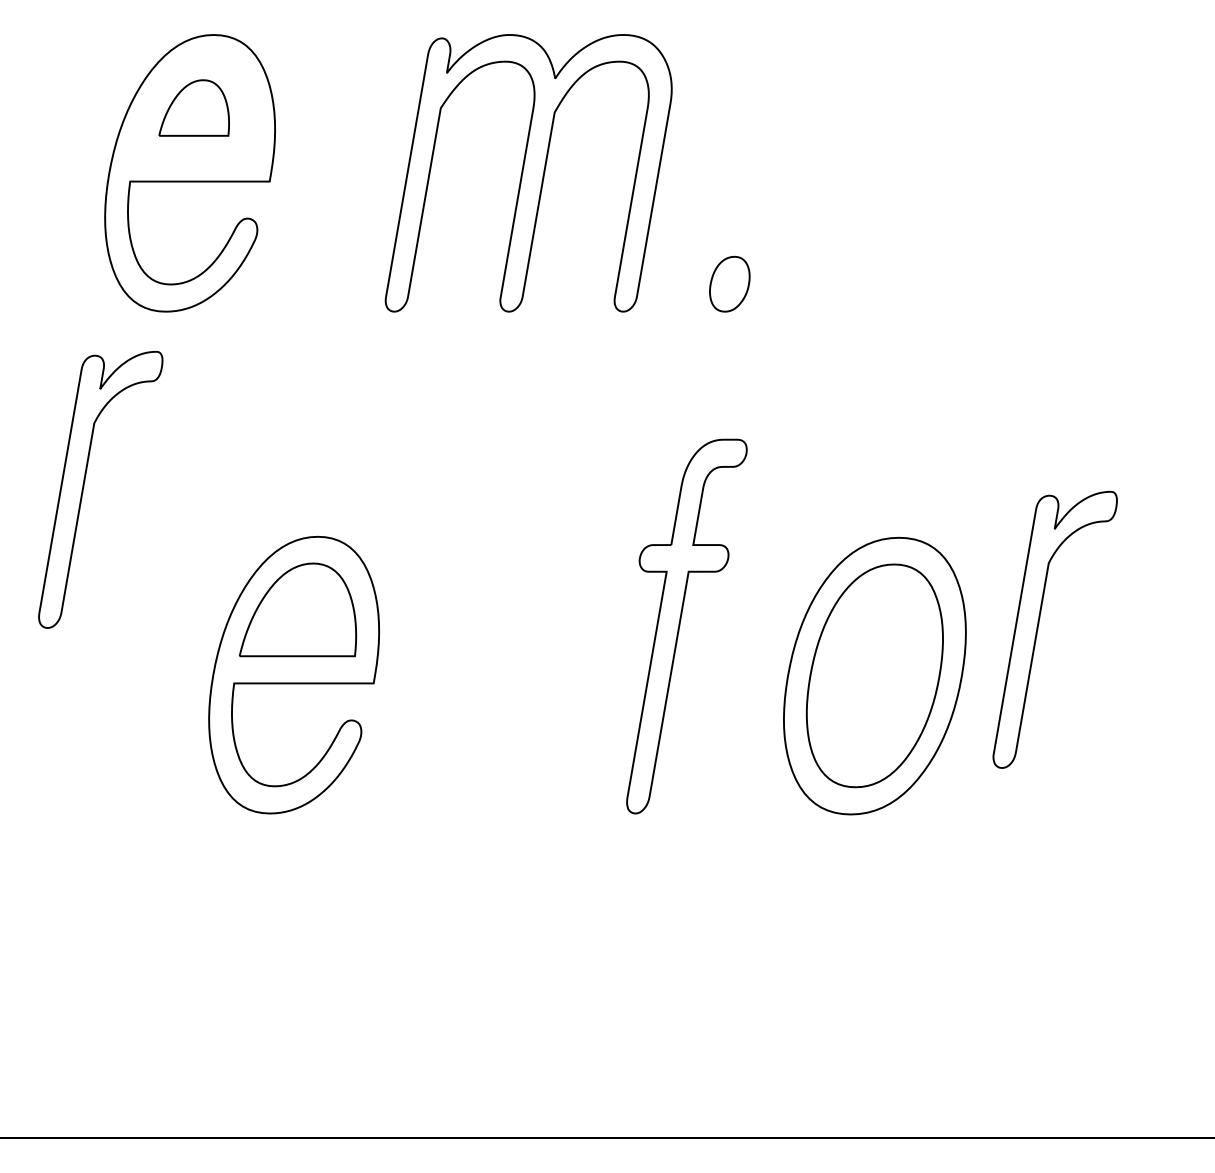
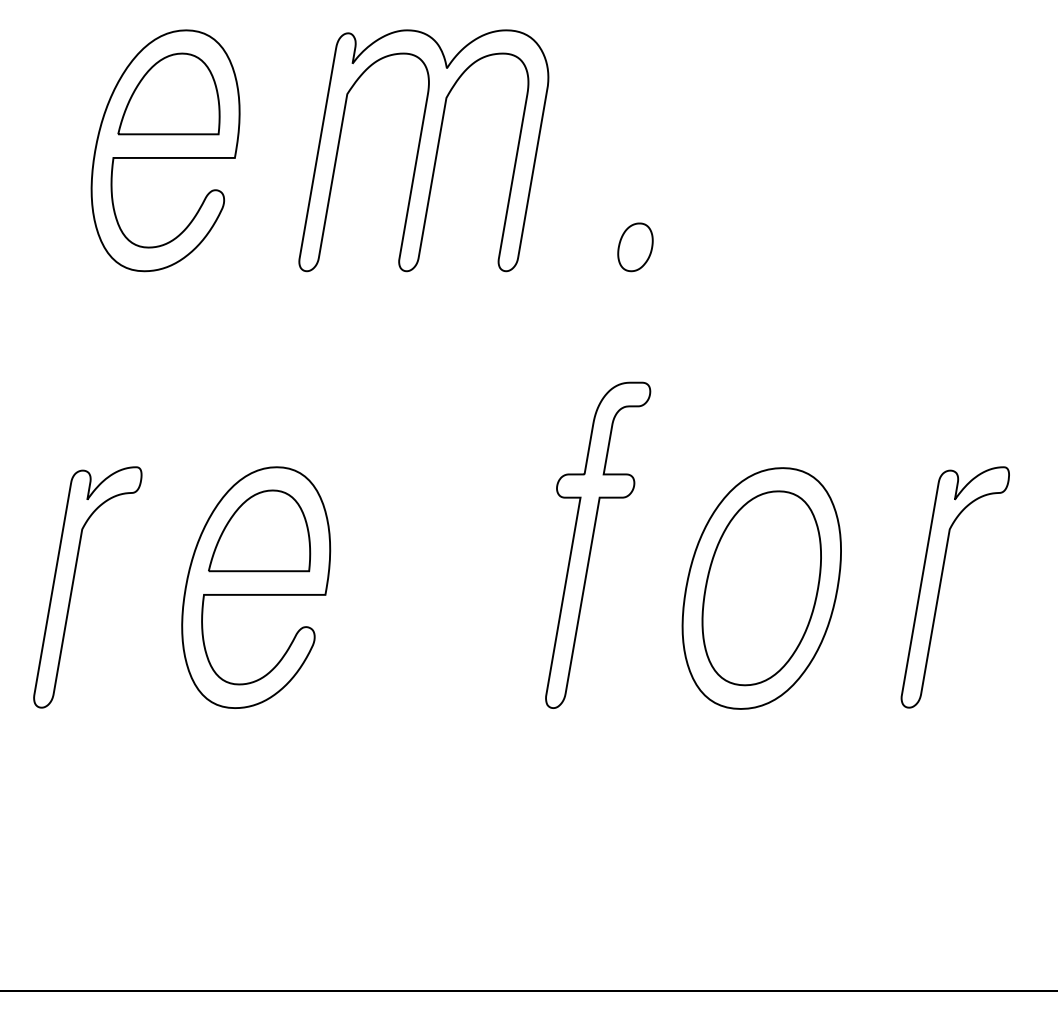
part: (194, 107) -> (169, 93), size x1.67
part: (528, 173) -> (423, 150), moved
part: (84, 487) -> (73, 585), moved
part: (1039, 624) -> (941, 582), moved

